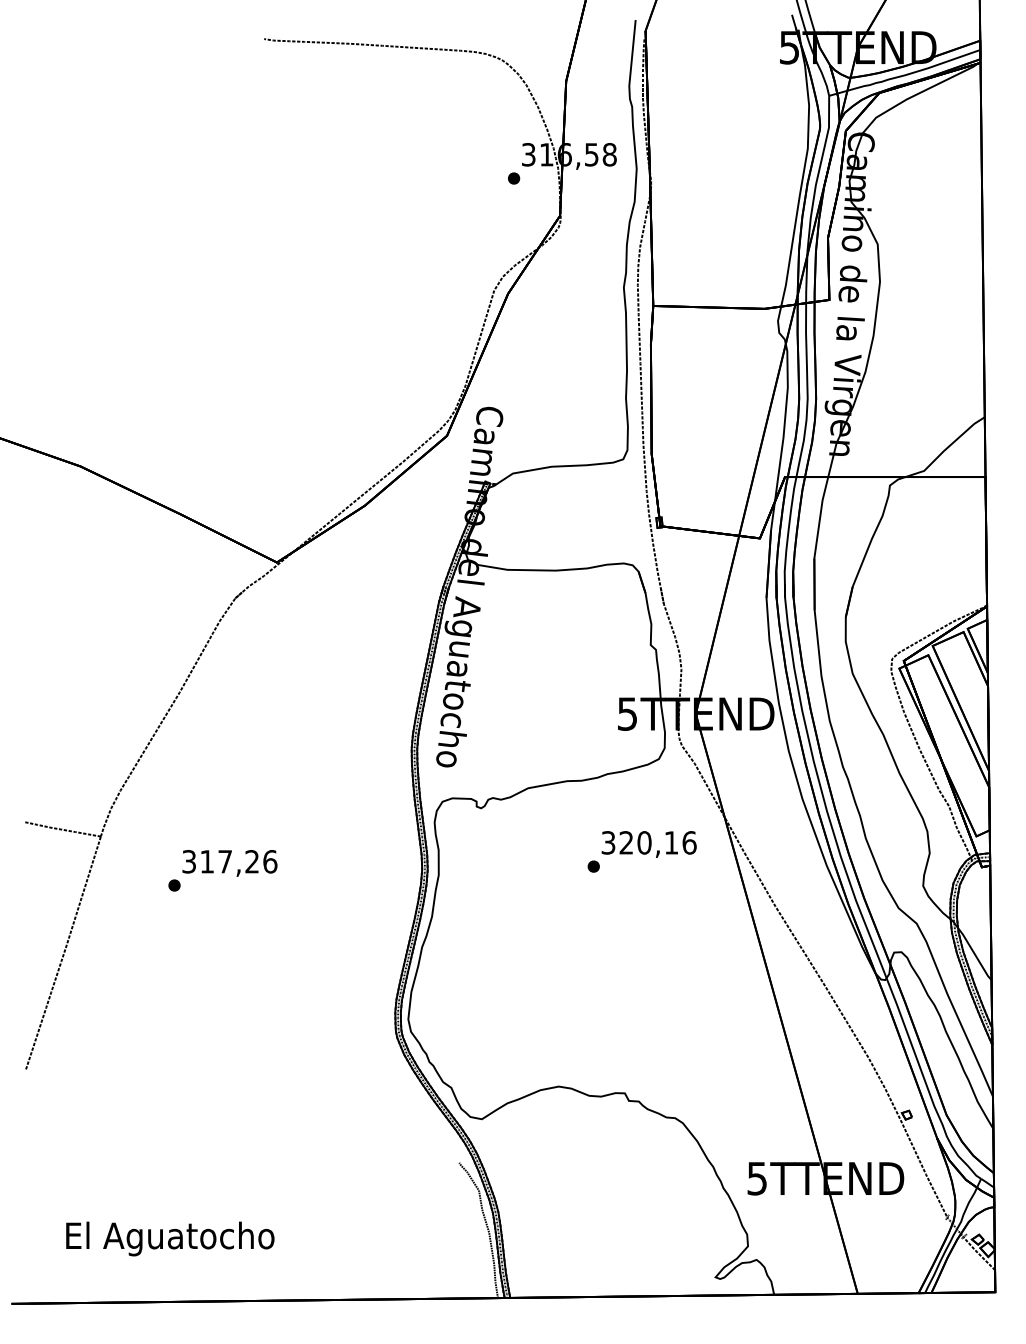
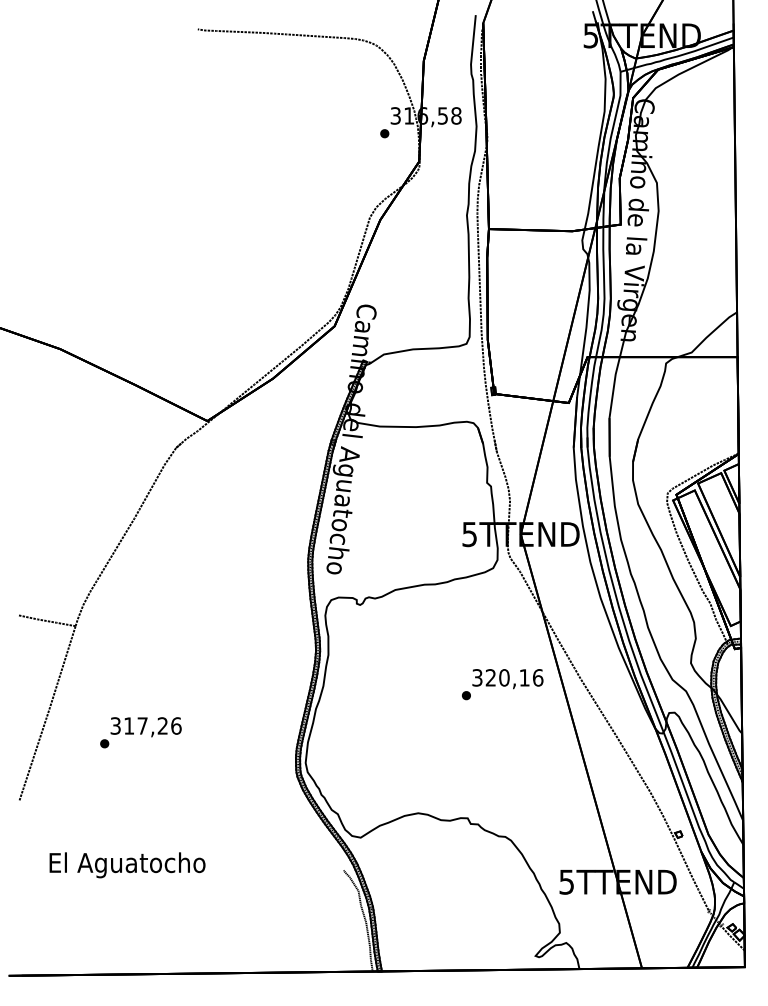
text: (641, 851) -> (502, 684), moved
text: (222, 870) -> (140, 732), moved
text: (170, 1239) -> (127, 865), moved

